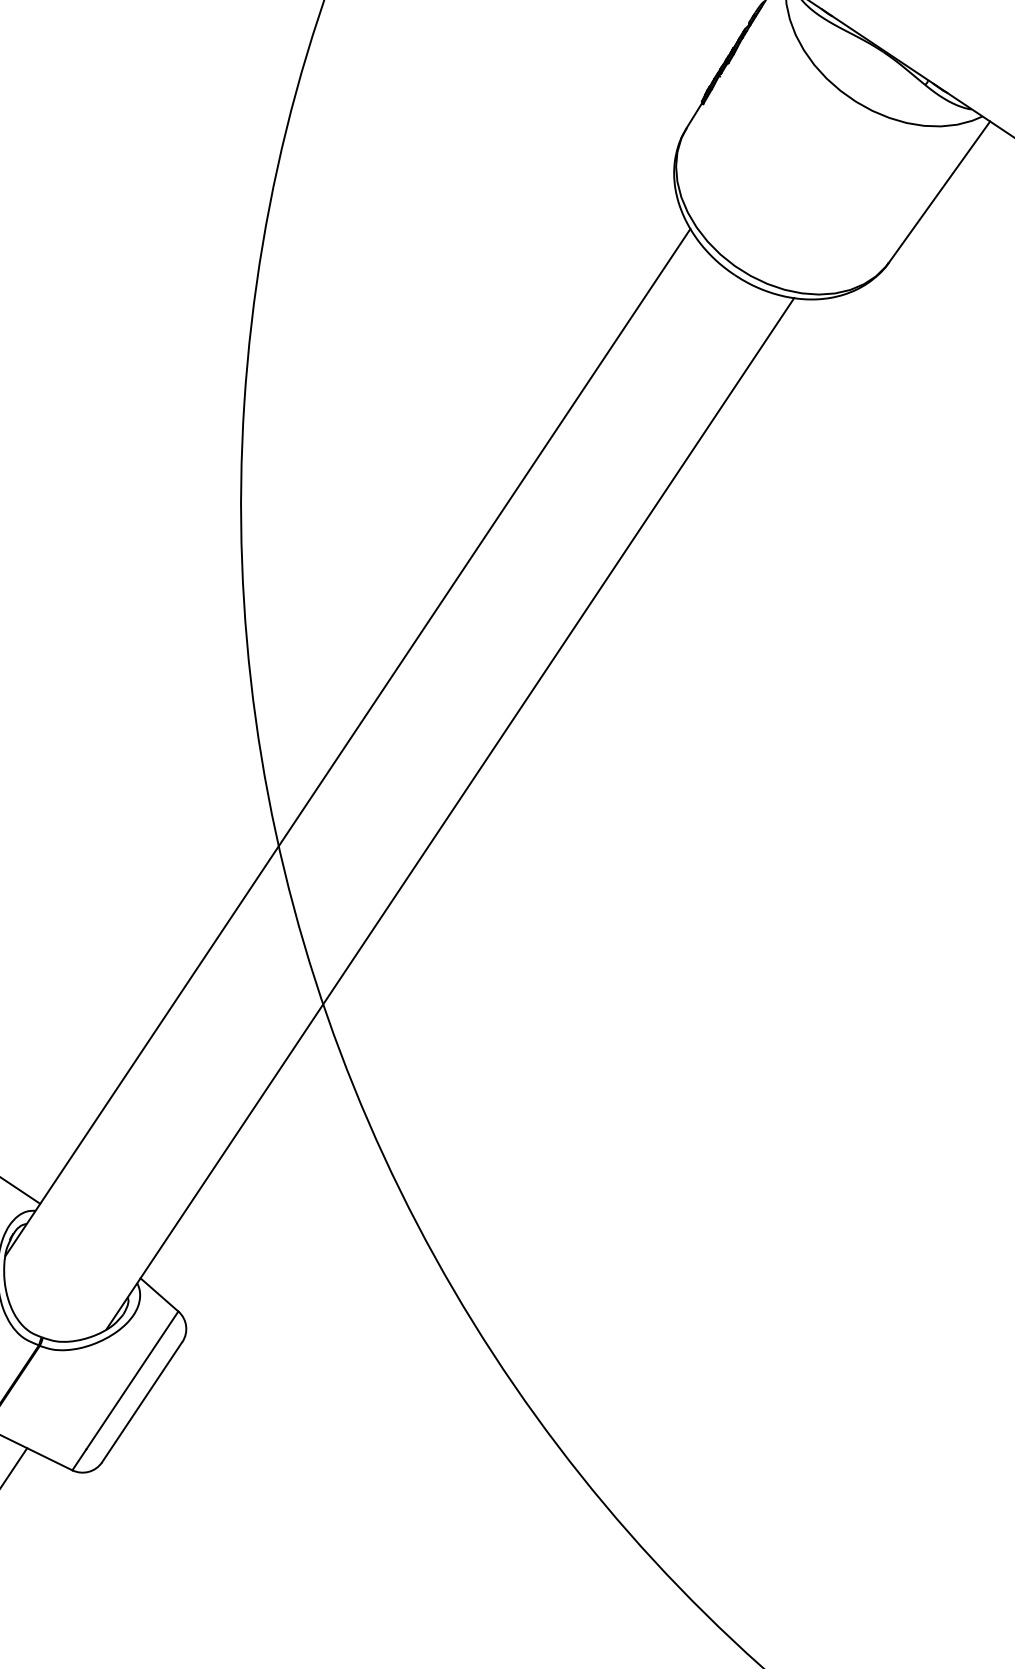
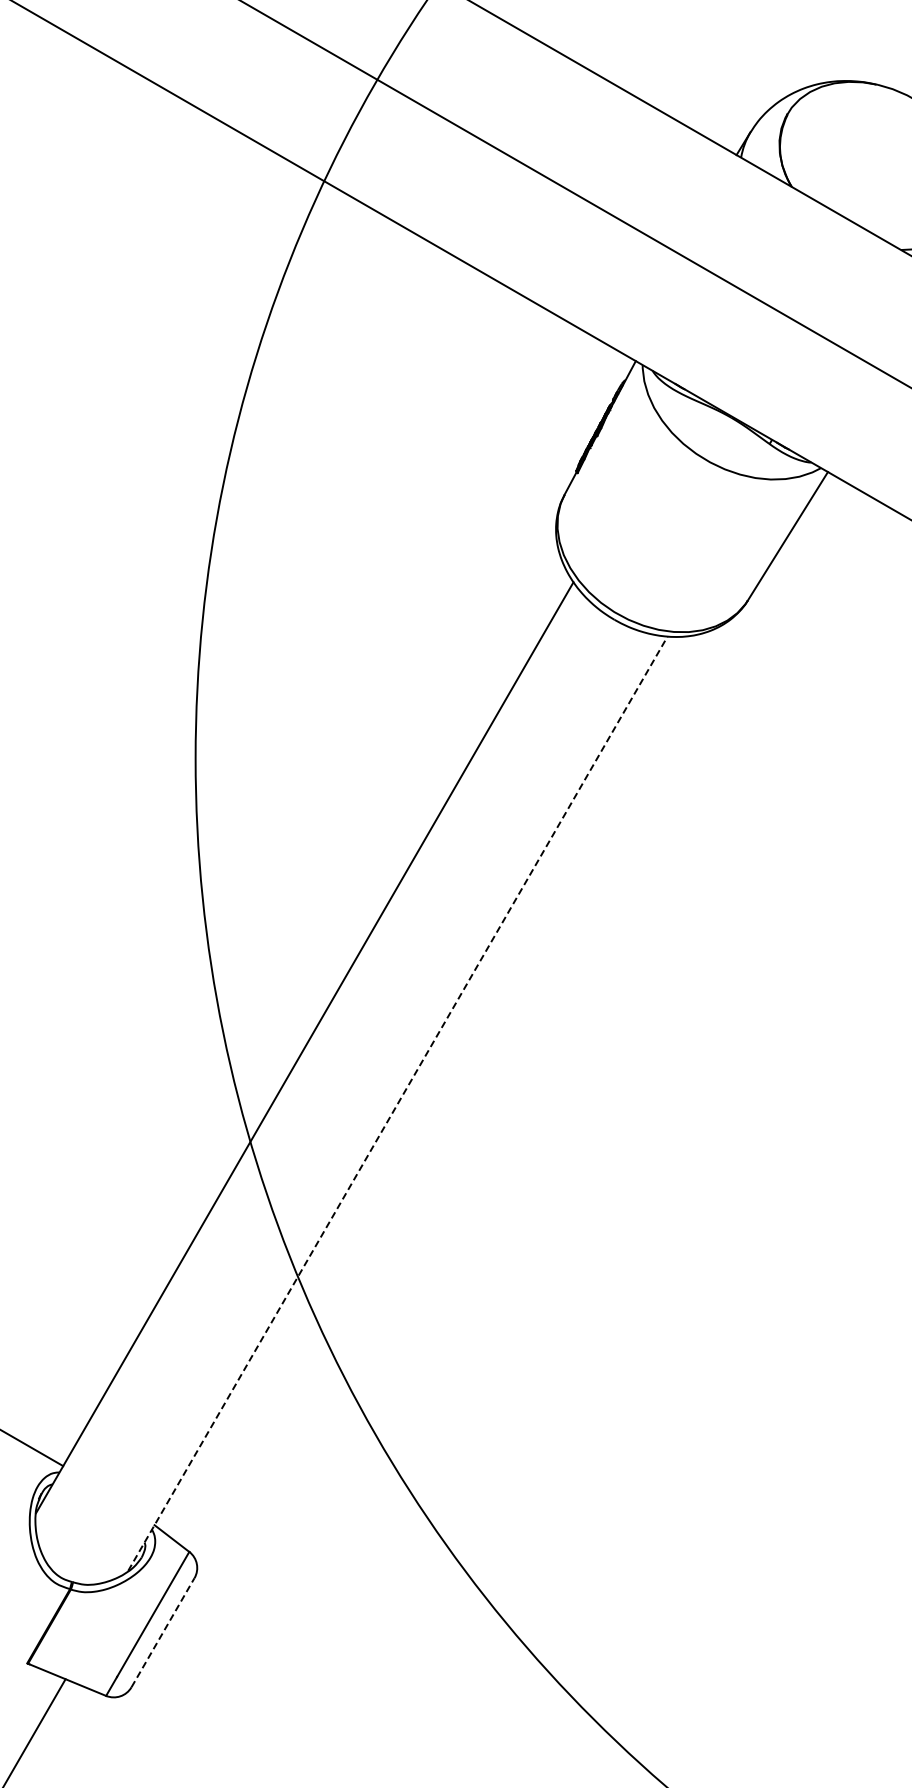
line: (451, 813) -> (398, 1103), solid -> dashed
line: (142, 1401) -> (163, 1632), solid -> dashed

